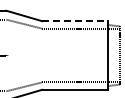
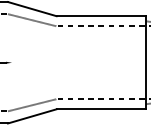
line: (75, 21) -> (101, 16), dashed -> solid

